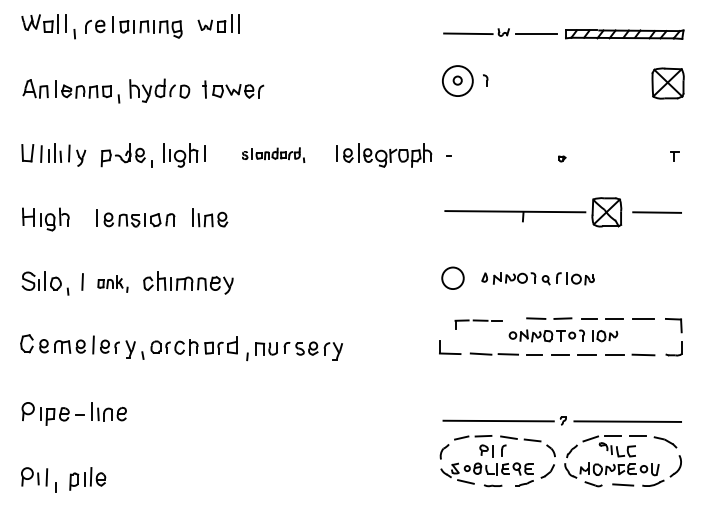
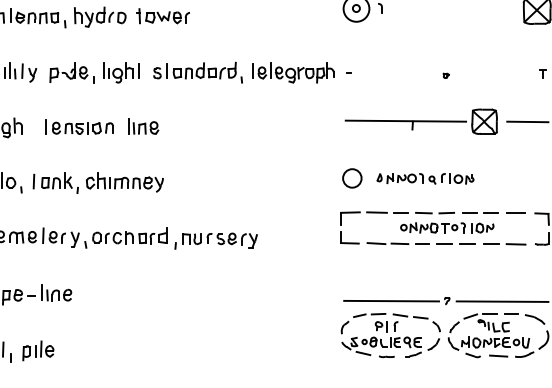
part: (273, 154) -> (198, 72), size x1.67
part: (112, 283) -> (59, 182), size x1.43
part: (478, 324) -> (374, 218), size x1.67

